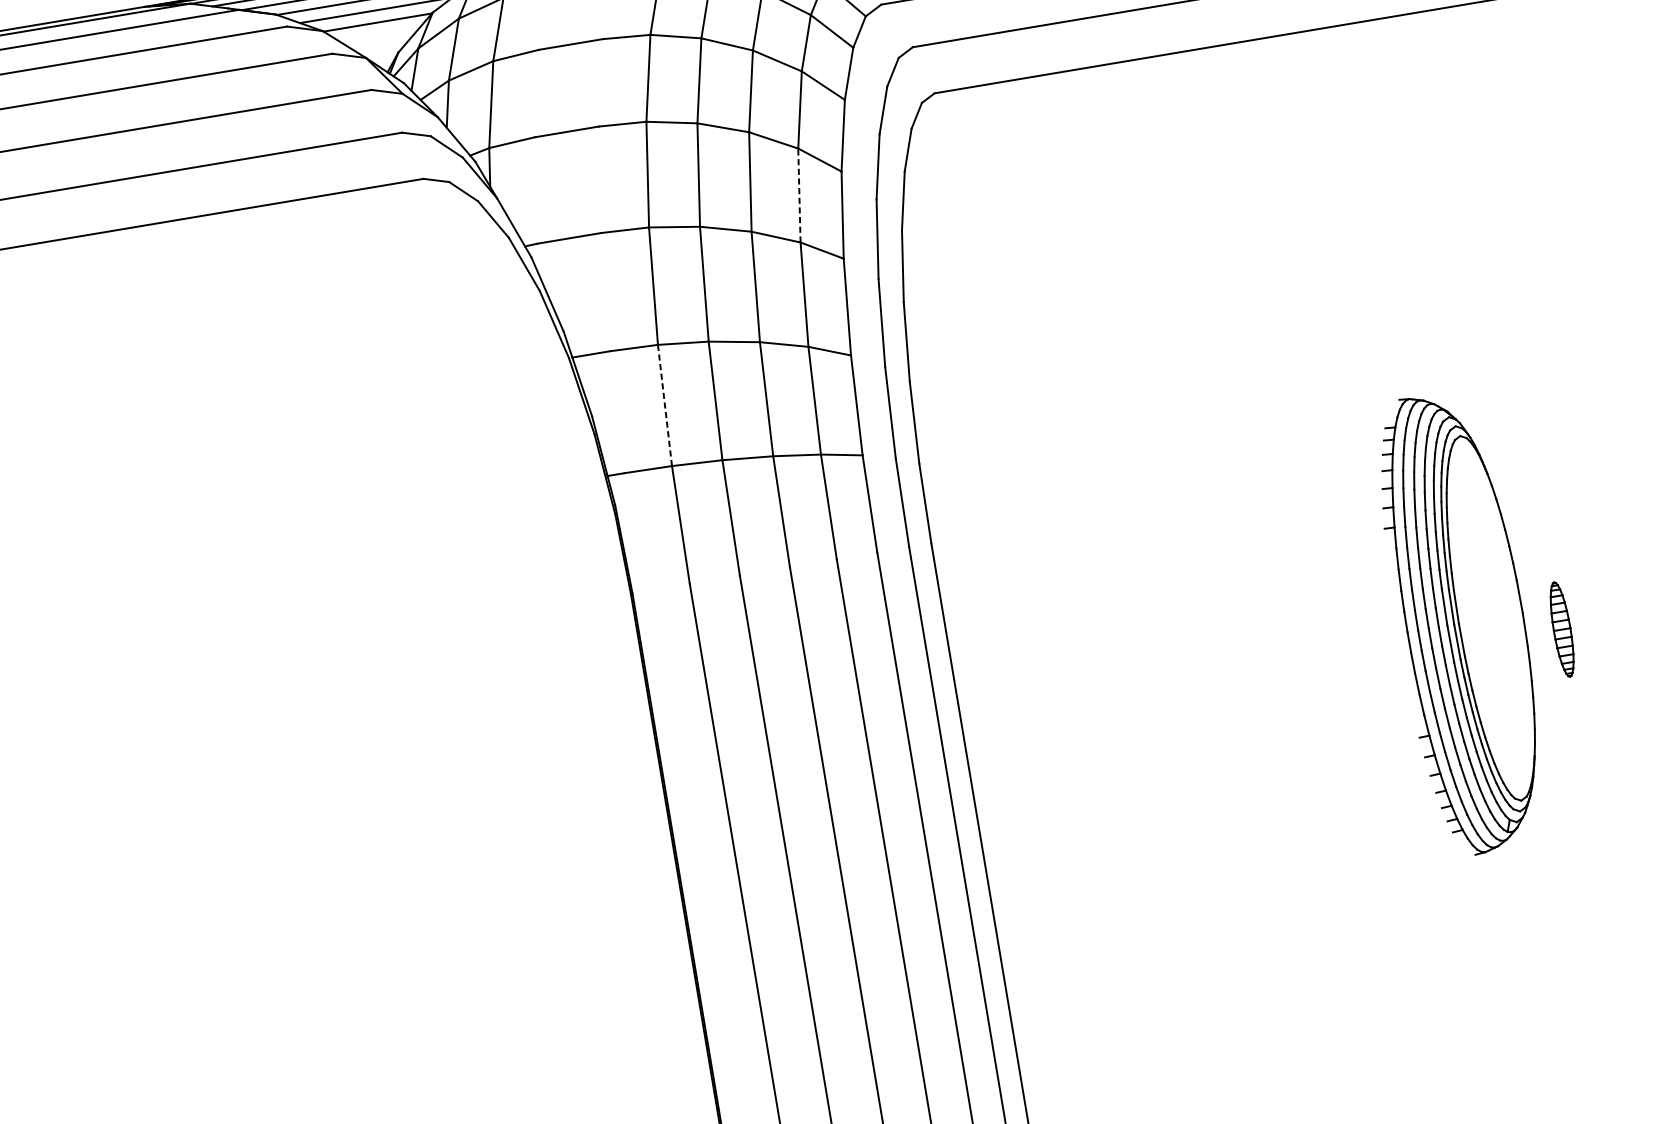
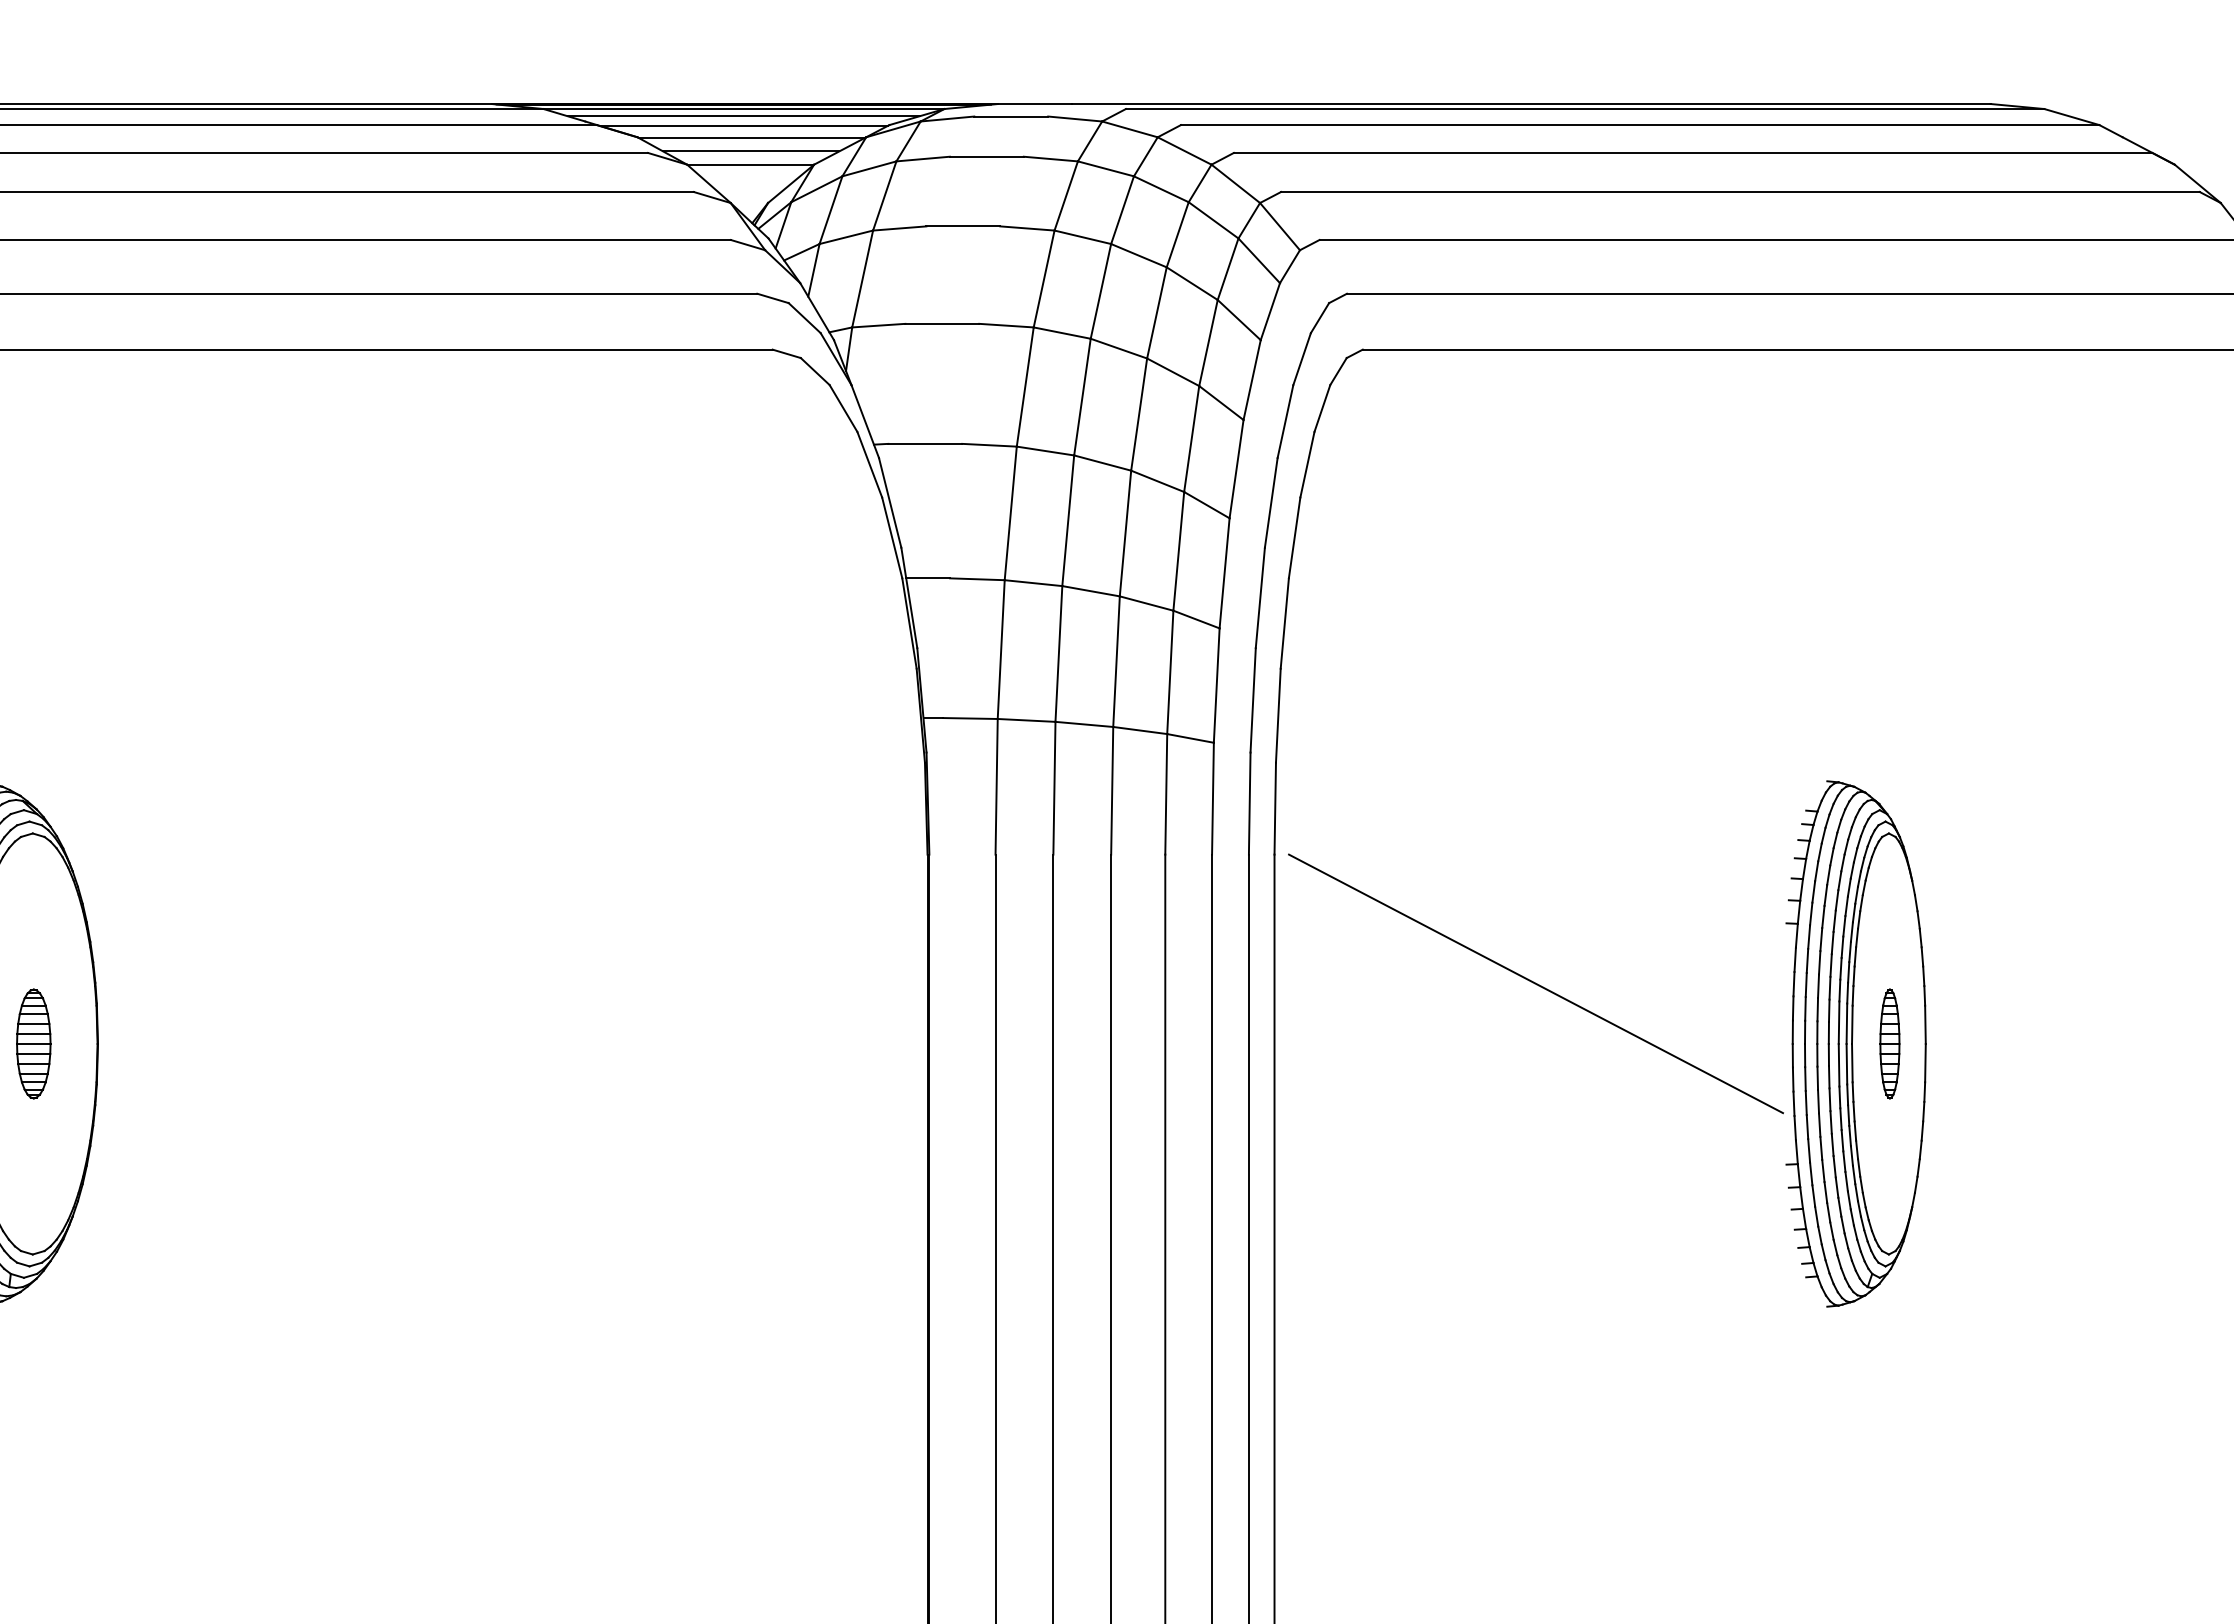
line: (799, 195) -> (1191, 439), dashed -> solid
line: (665, 406) -> (1001, 650), dashed -> solid
line: (1176, 617) -> (1536, 983), added
part: (1561, 629) -> (1889, 1043), moved

